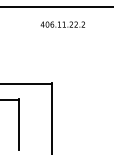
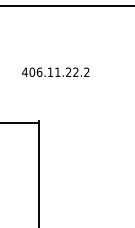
text: (62, 24) -> (55, 72), moved

